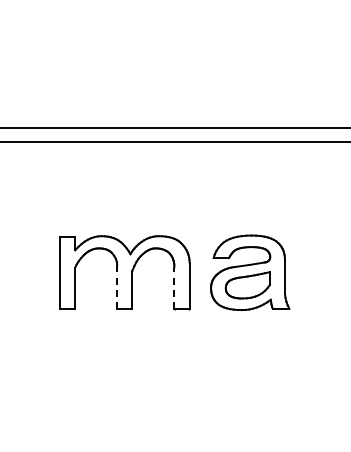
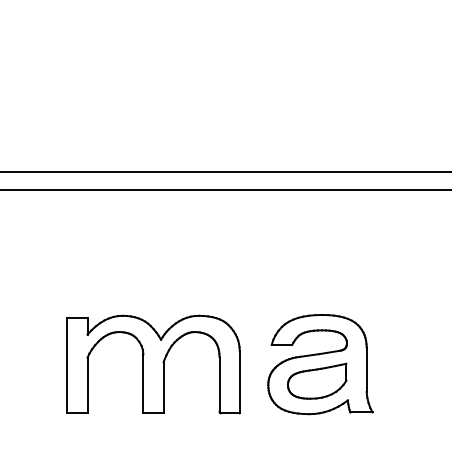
line: (117, 286) -> (143, 382), dashed -> solid
line: (174, 287) -> (219, 384), dashed -> solid

